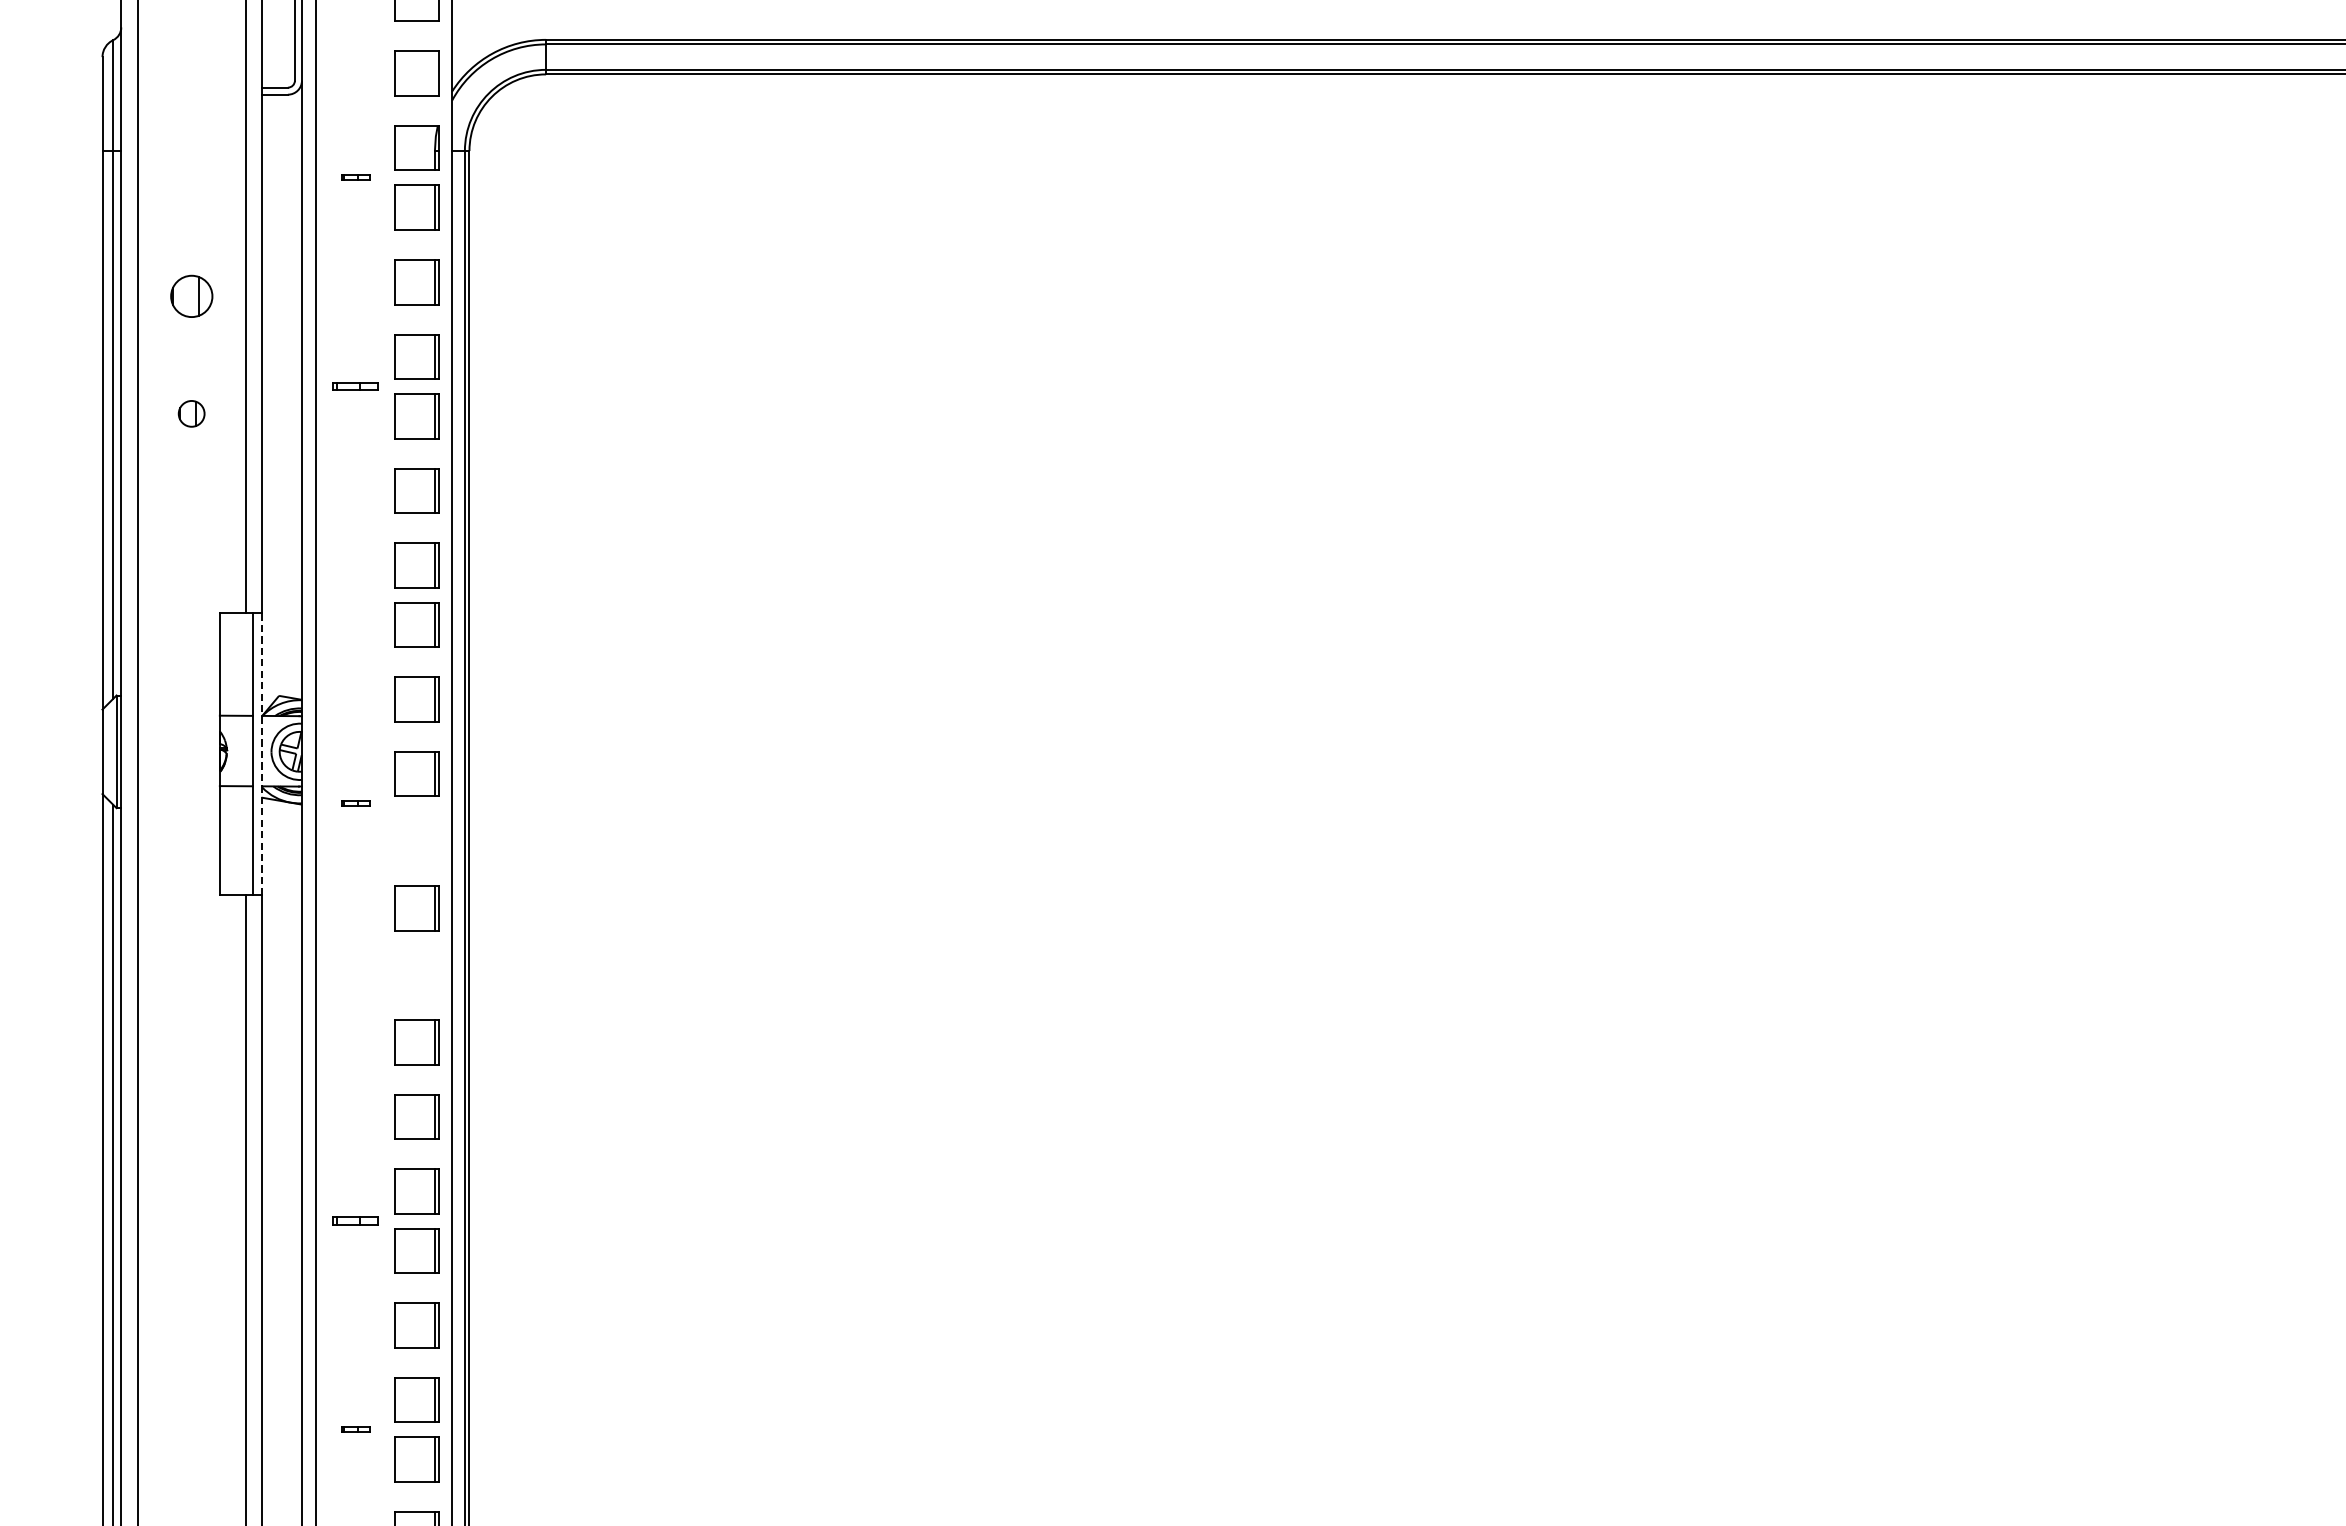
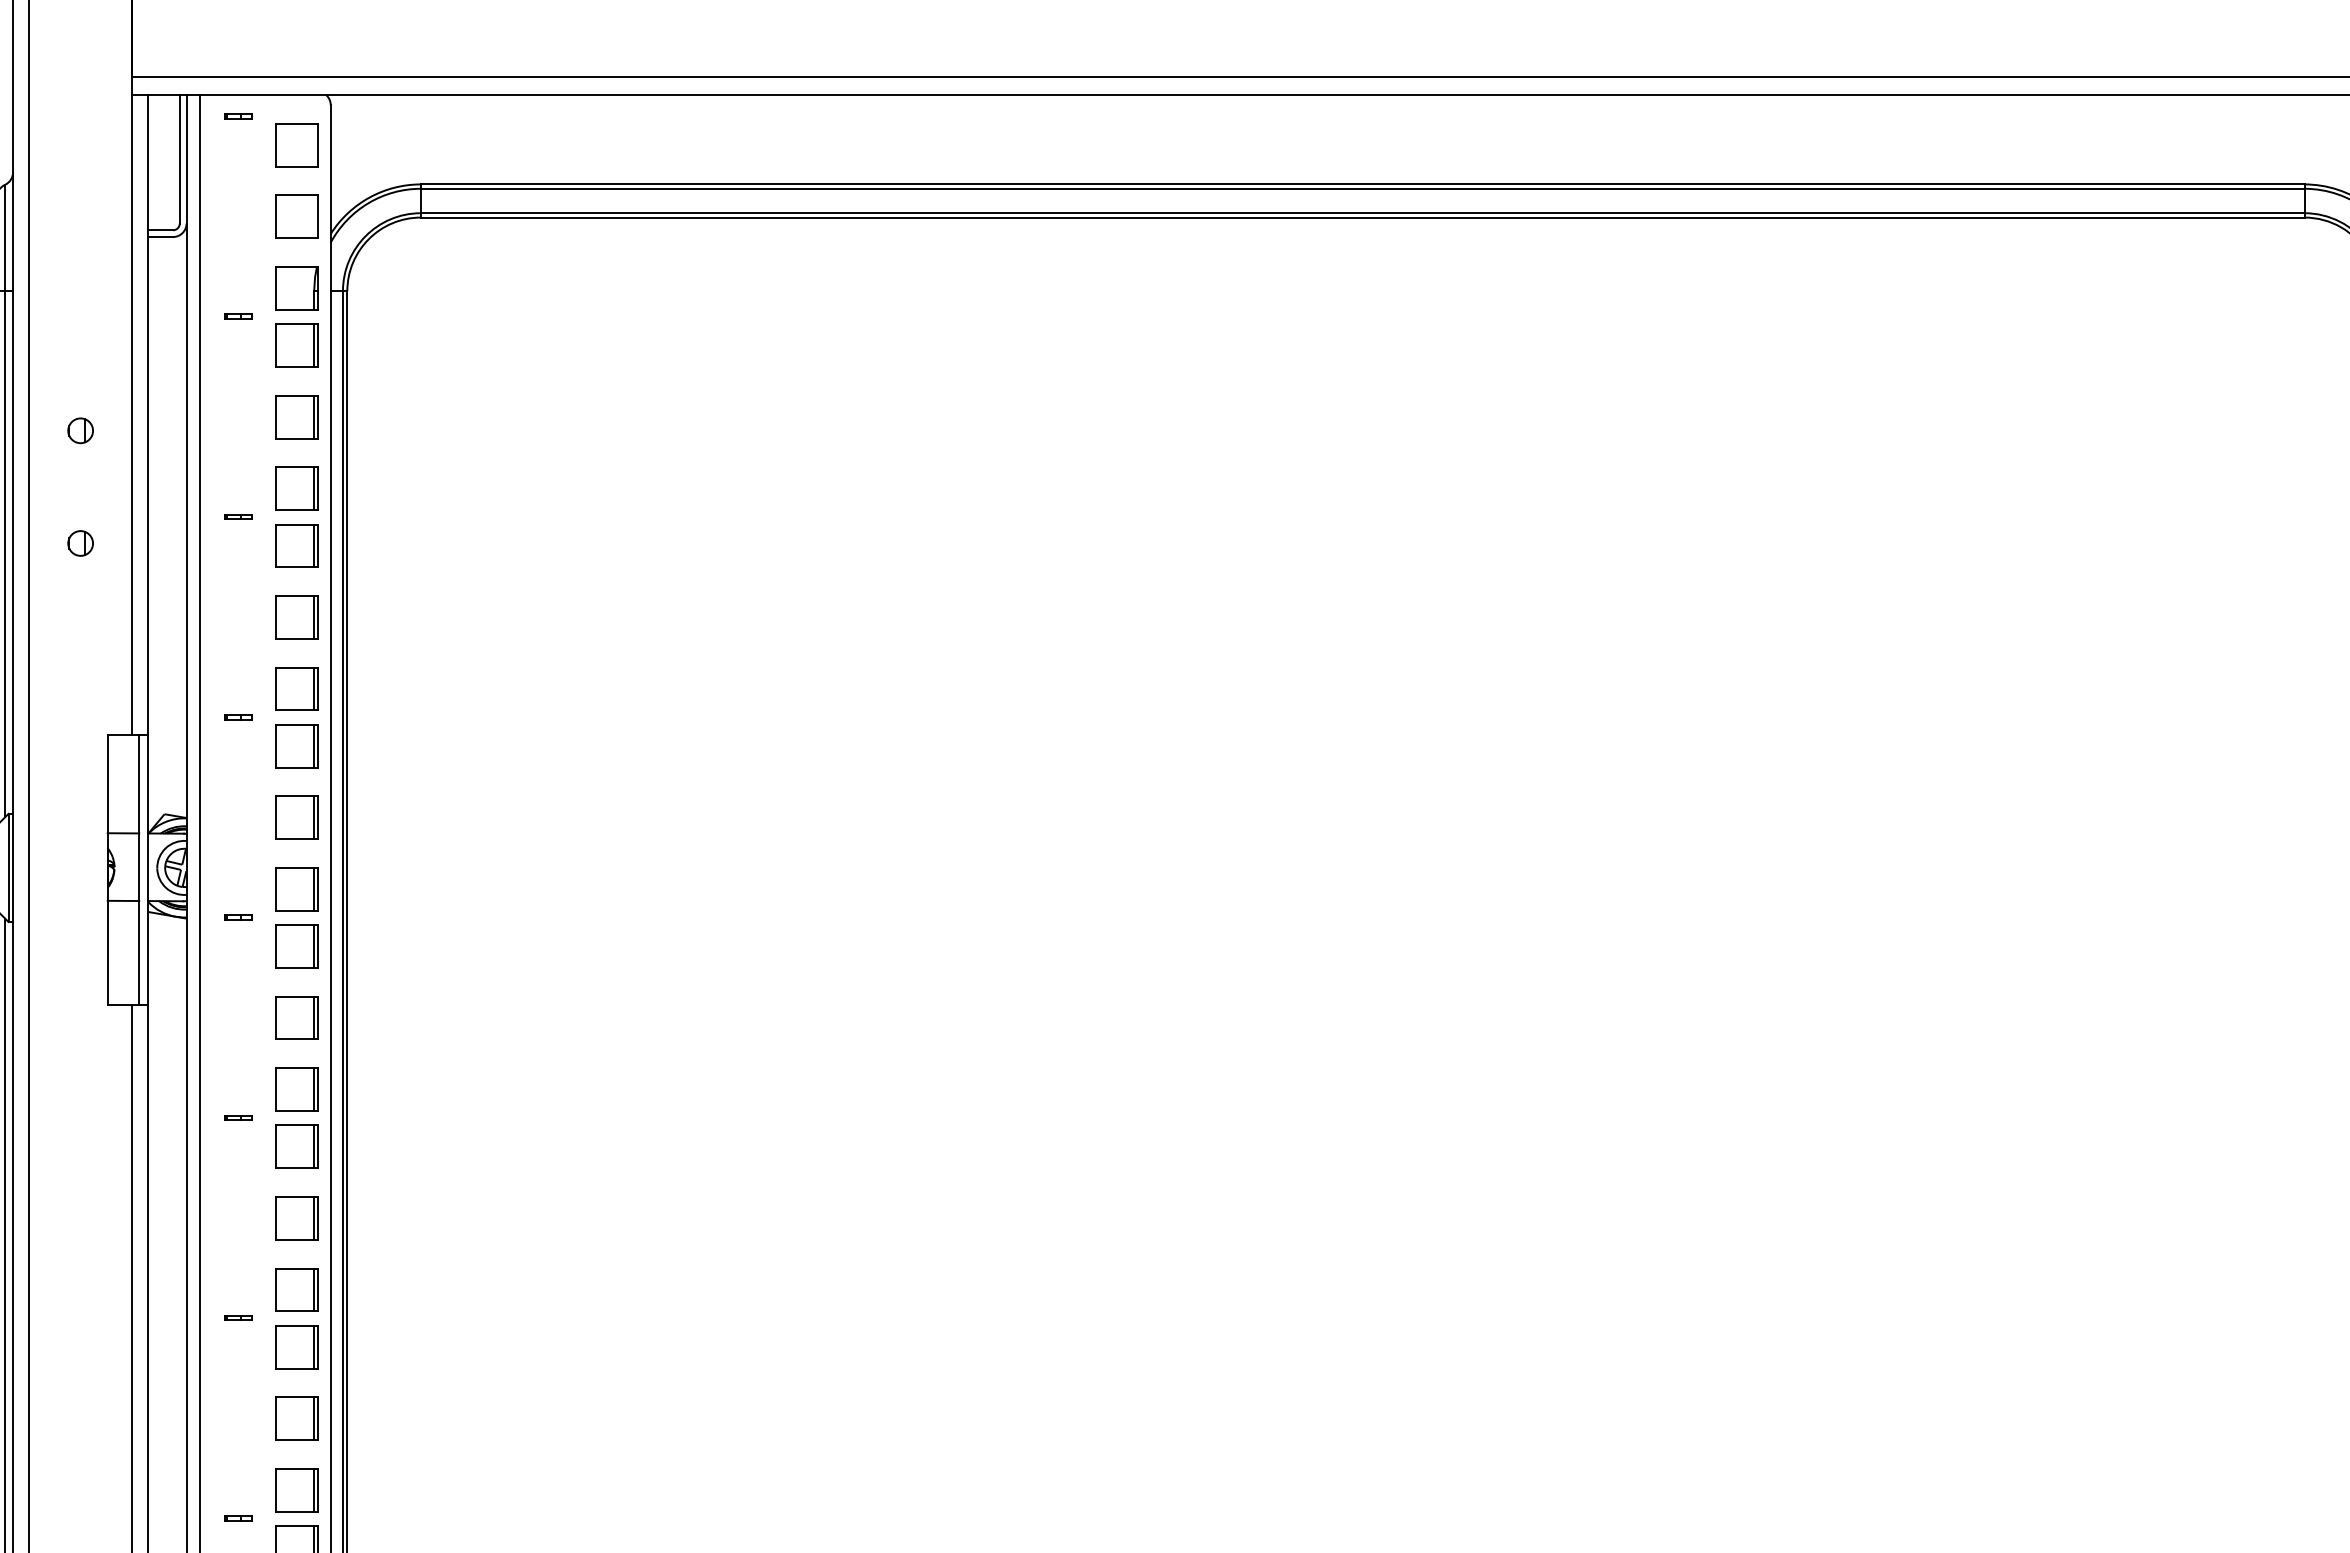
part: (191, 296) -> (80, 430), size x0.62
part: (356, 385) -> (238, 516), size x0.62
part: (356, 595) -> (238, 717), added
line: (262, 754) -> (148, 870), dashed -> solid
part: (416, 833) -> (296, 946), added
part: (416, 982) -> (296, 1089), added
part: (356, 1011) -> (238, 1117), added
part: (356, 1220) -> (238, 1317), size x0.62

